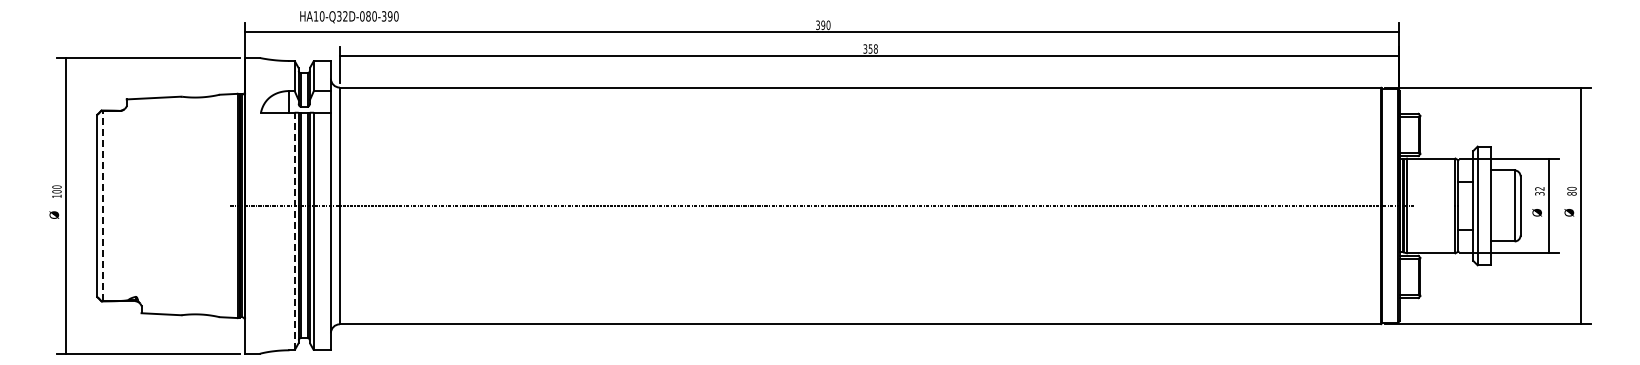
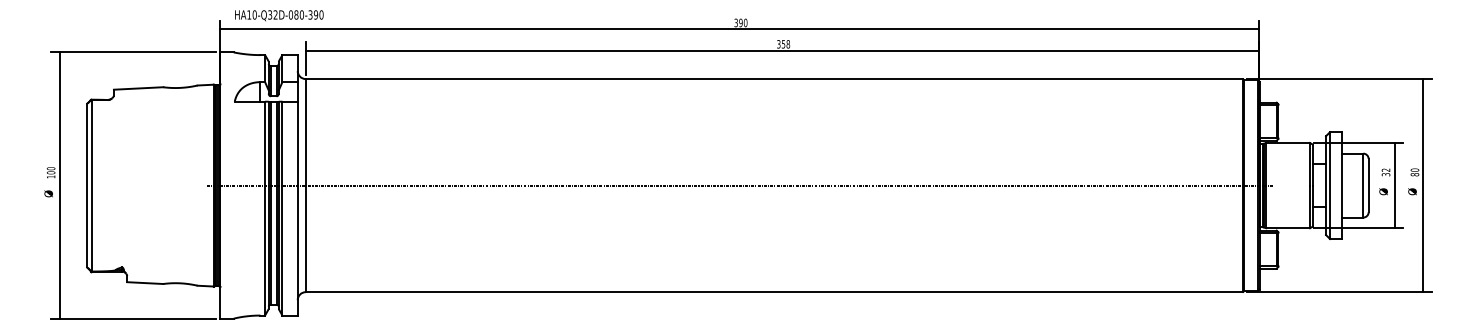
text: (349, 17) -> (279, 15), moved
line: (102, 205) -> (92, 185), dashed -> solid
line: (294, 231) -> (264, 208), dashed -> solid

